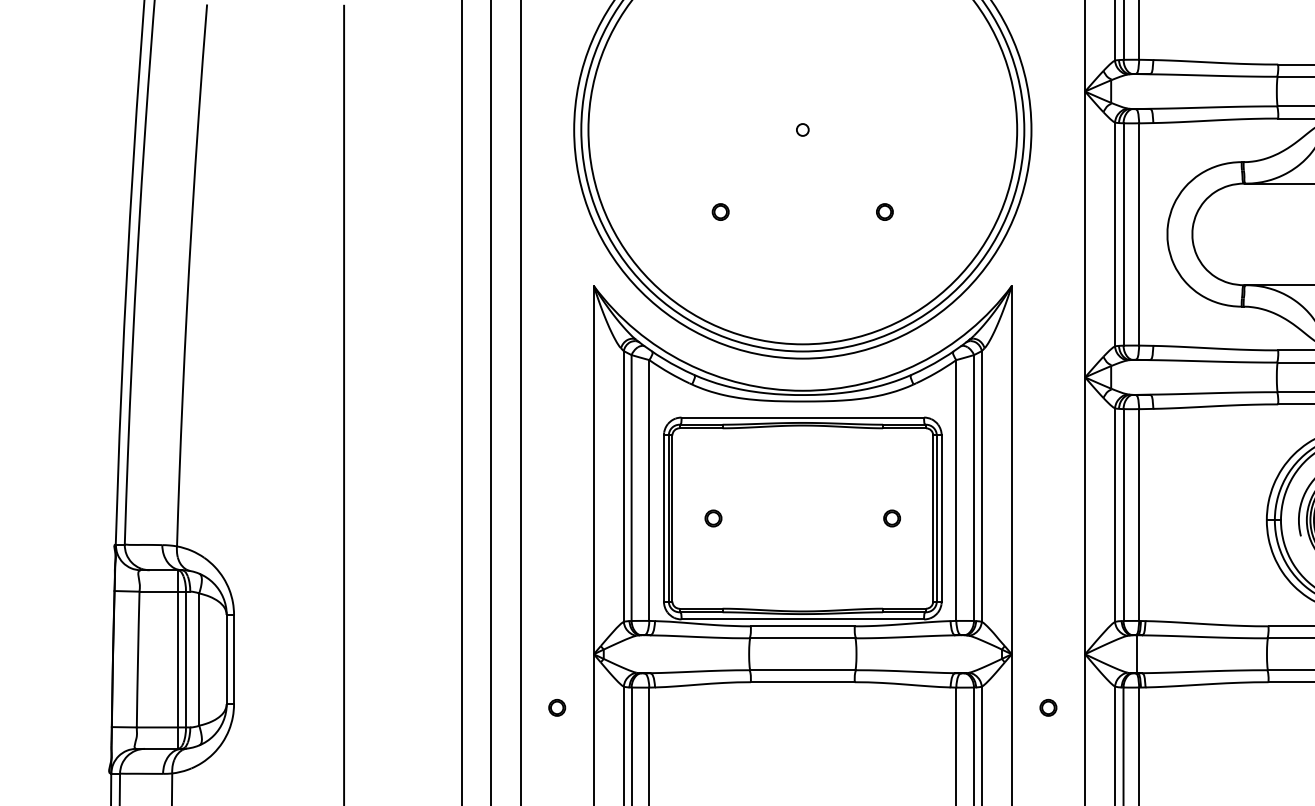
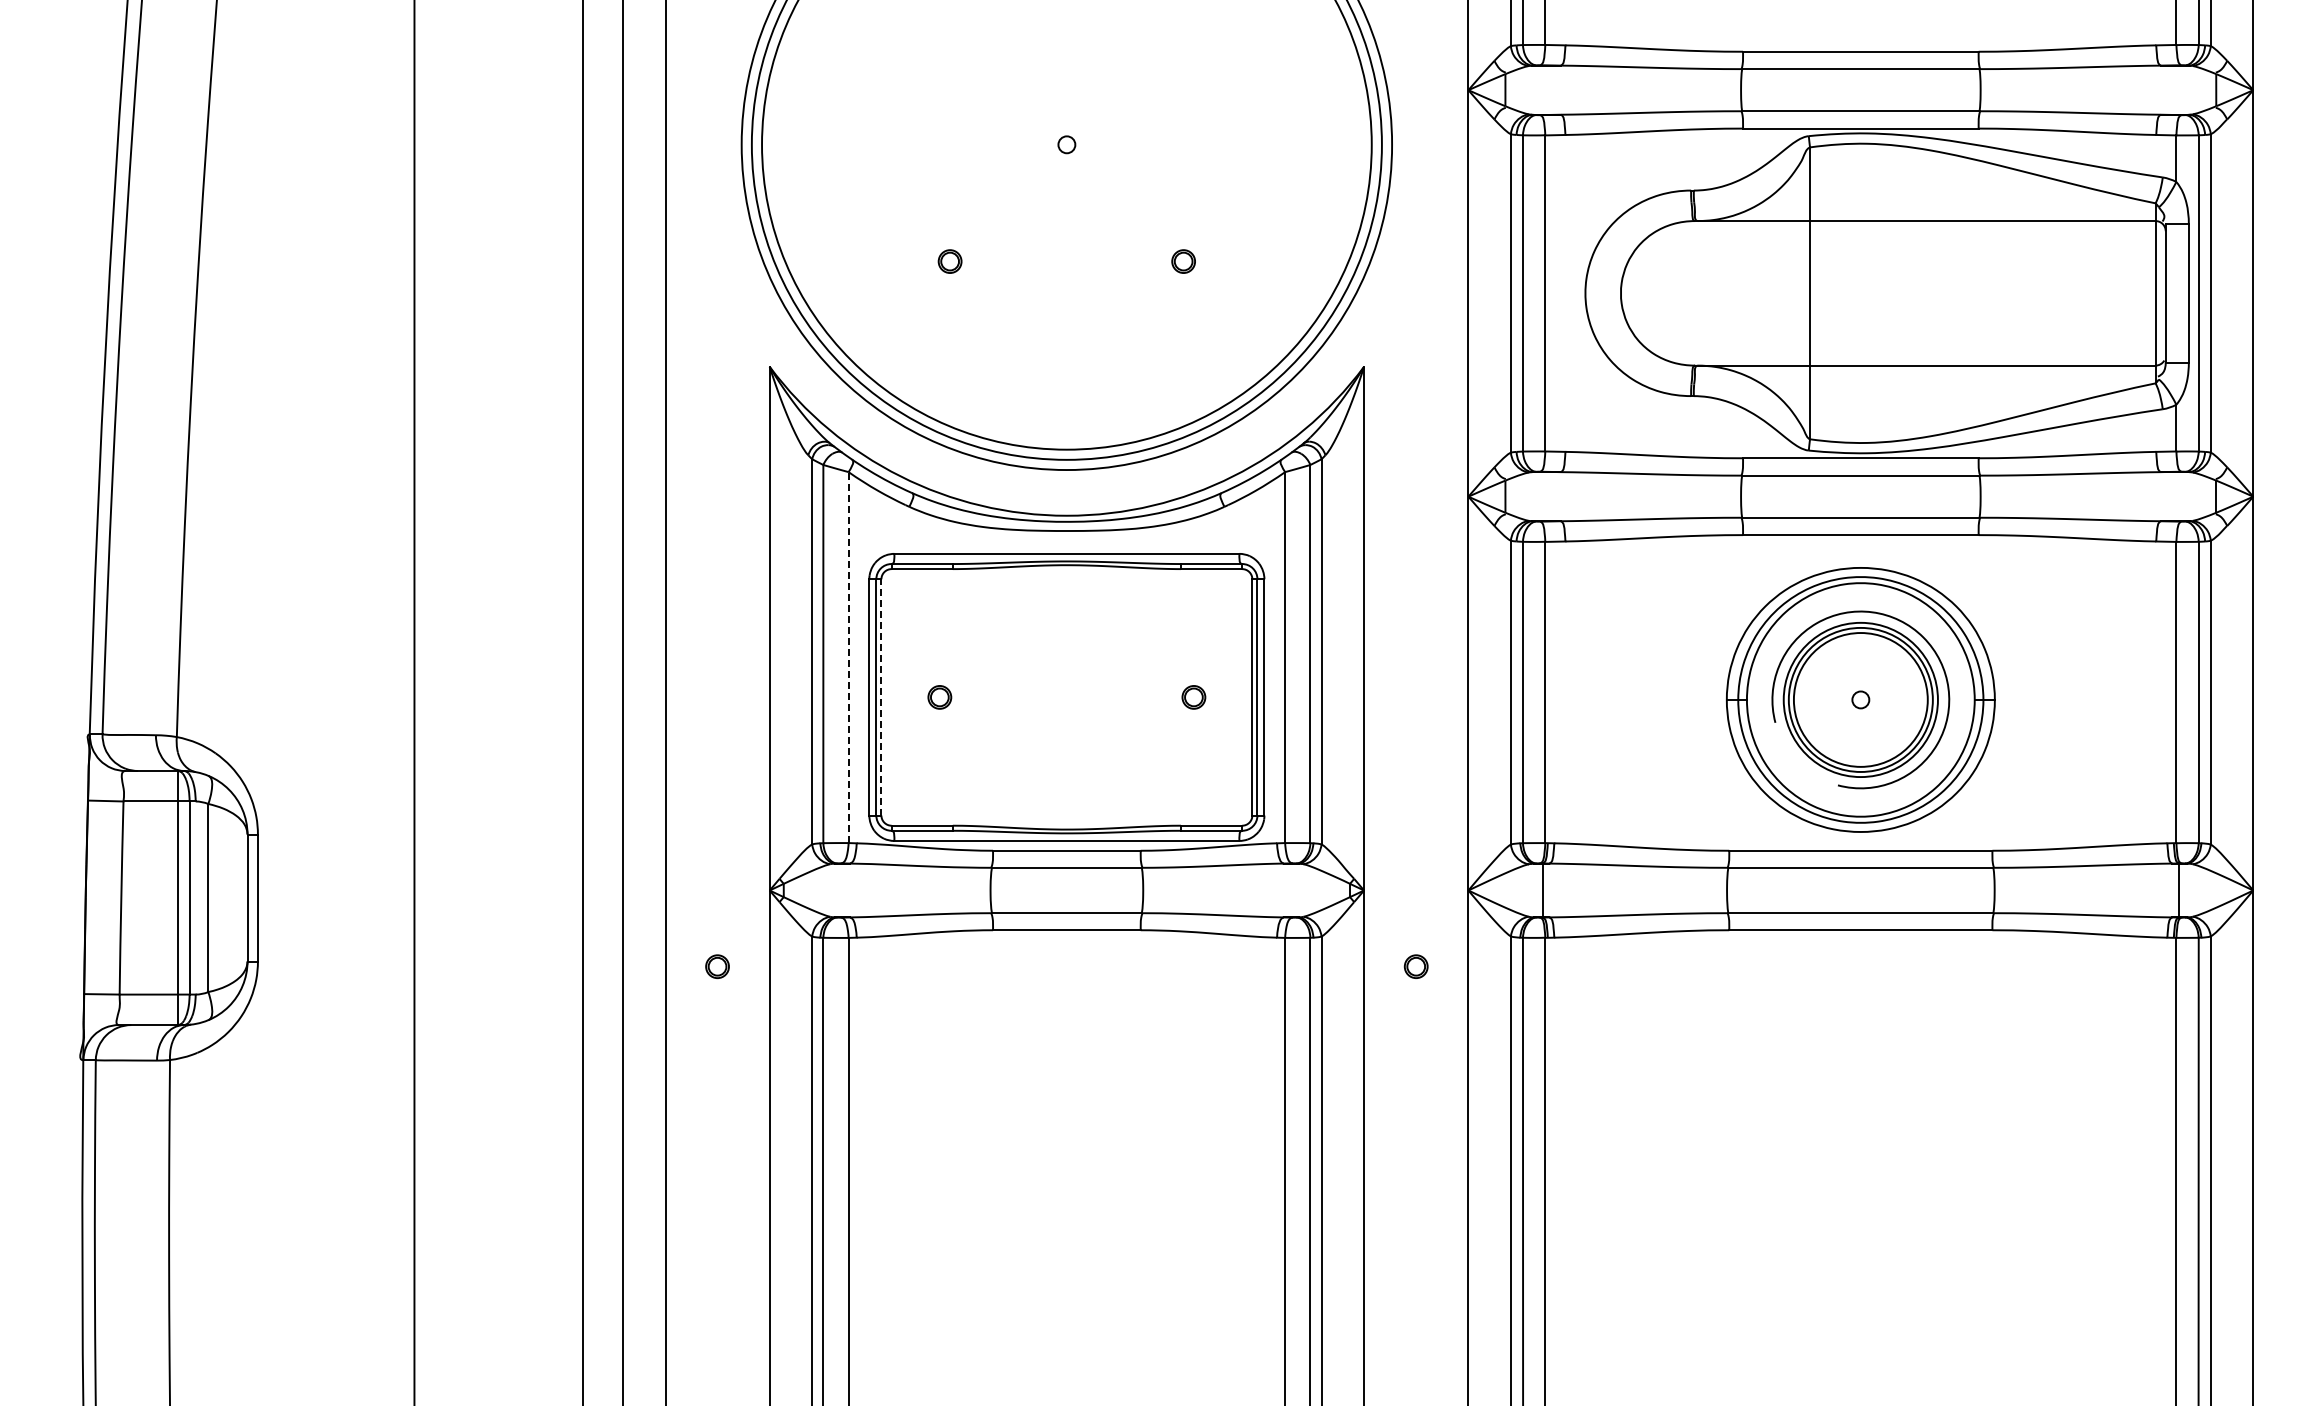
line: (649, 490) -> (848, 657), solid -> dashed
line: (672, 517) -> (881, 696), solid -> dashed

